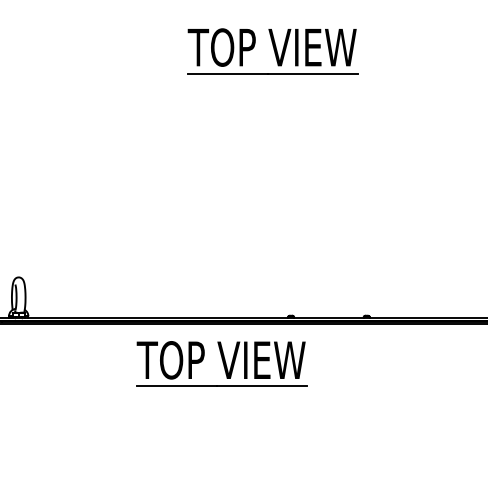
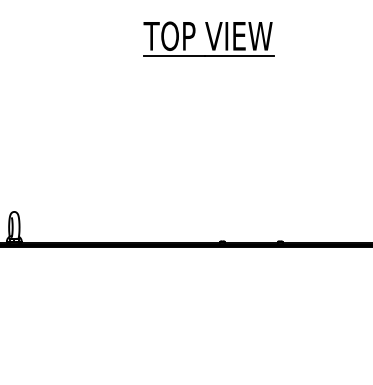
part: (221, 363) -> (169, 277), removed

